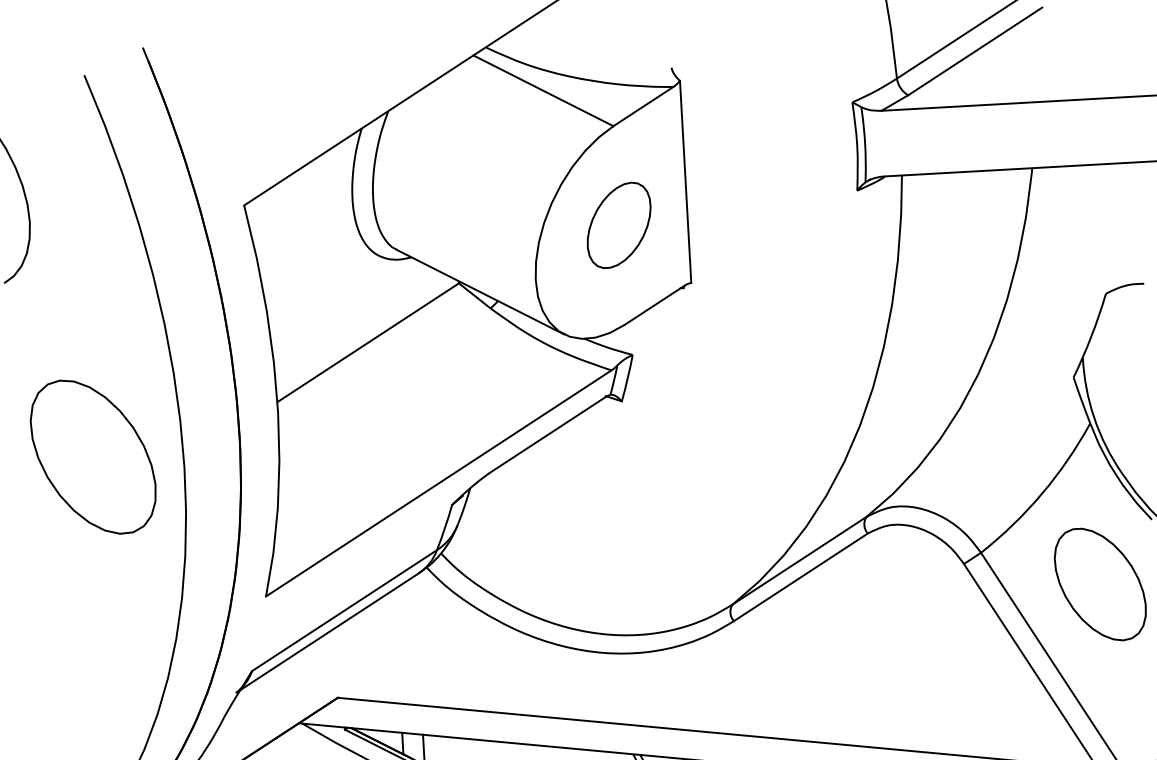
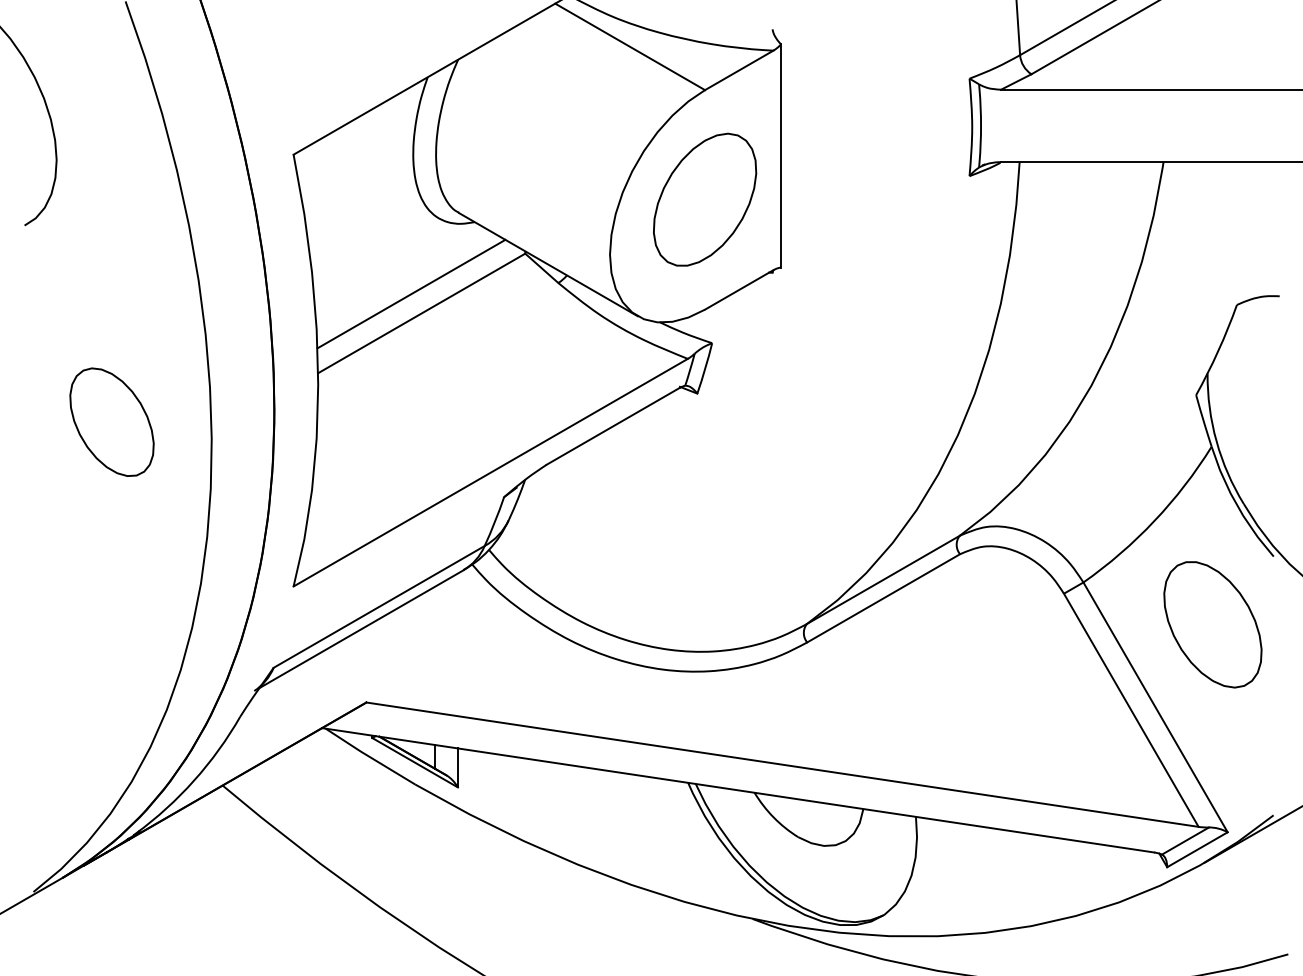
part: (619, 225) -> (705, 199), size x1.43
line: (357, 325) -> (411, 293), added
part: (92, 456) -> (111, 421), size x0.62

